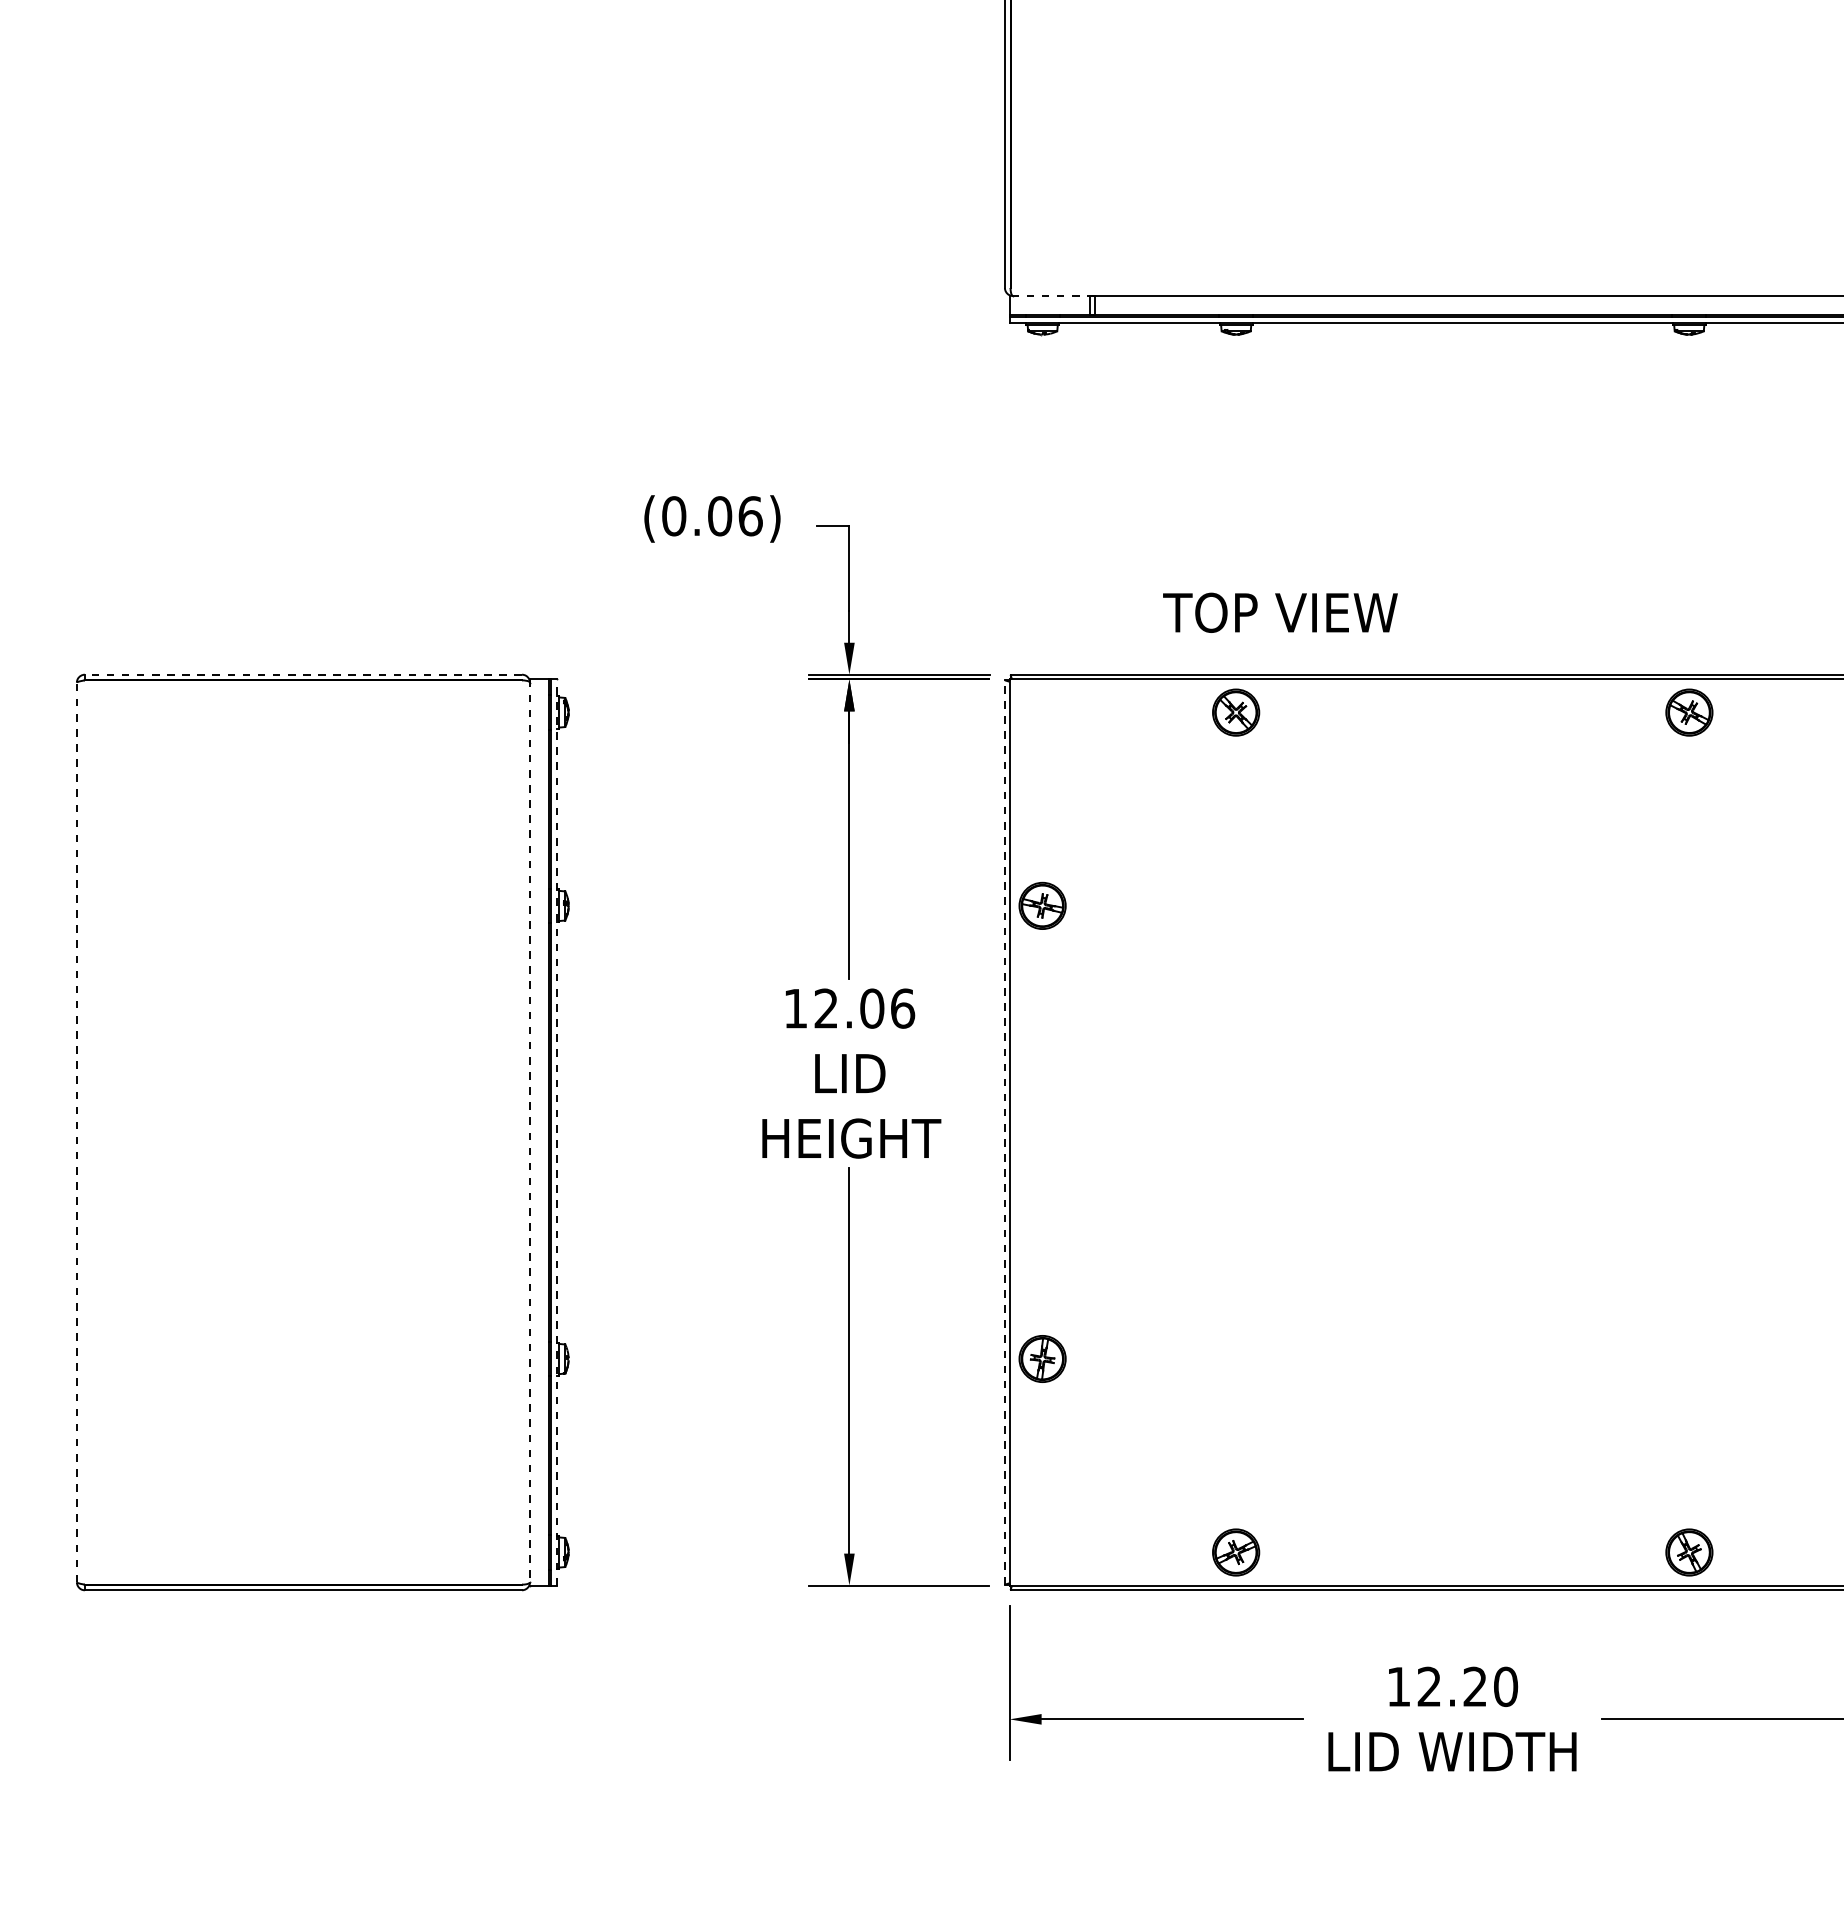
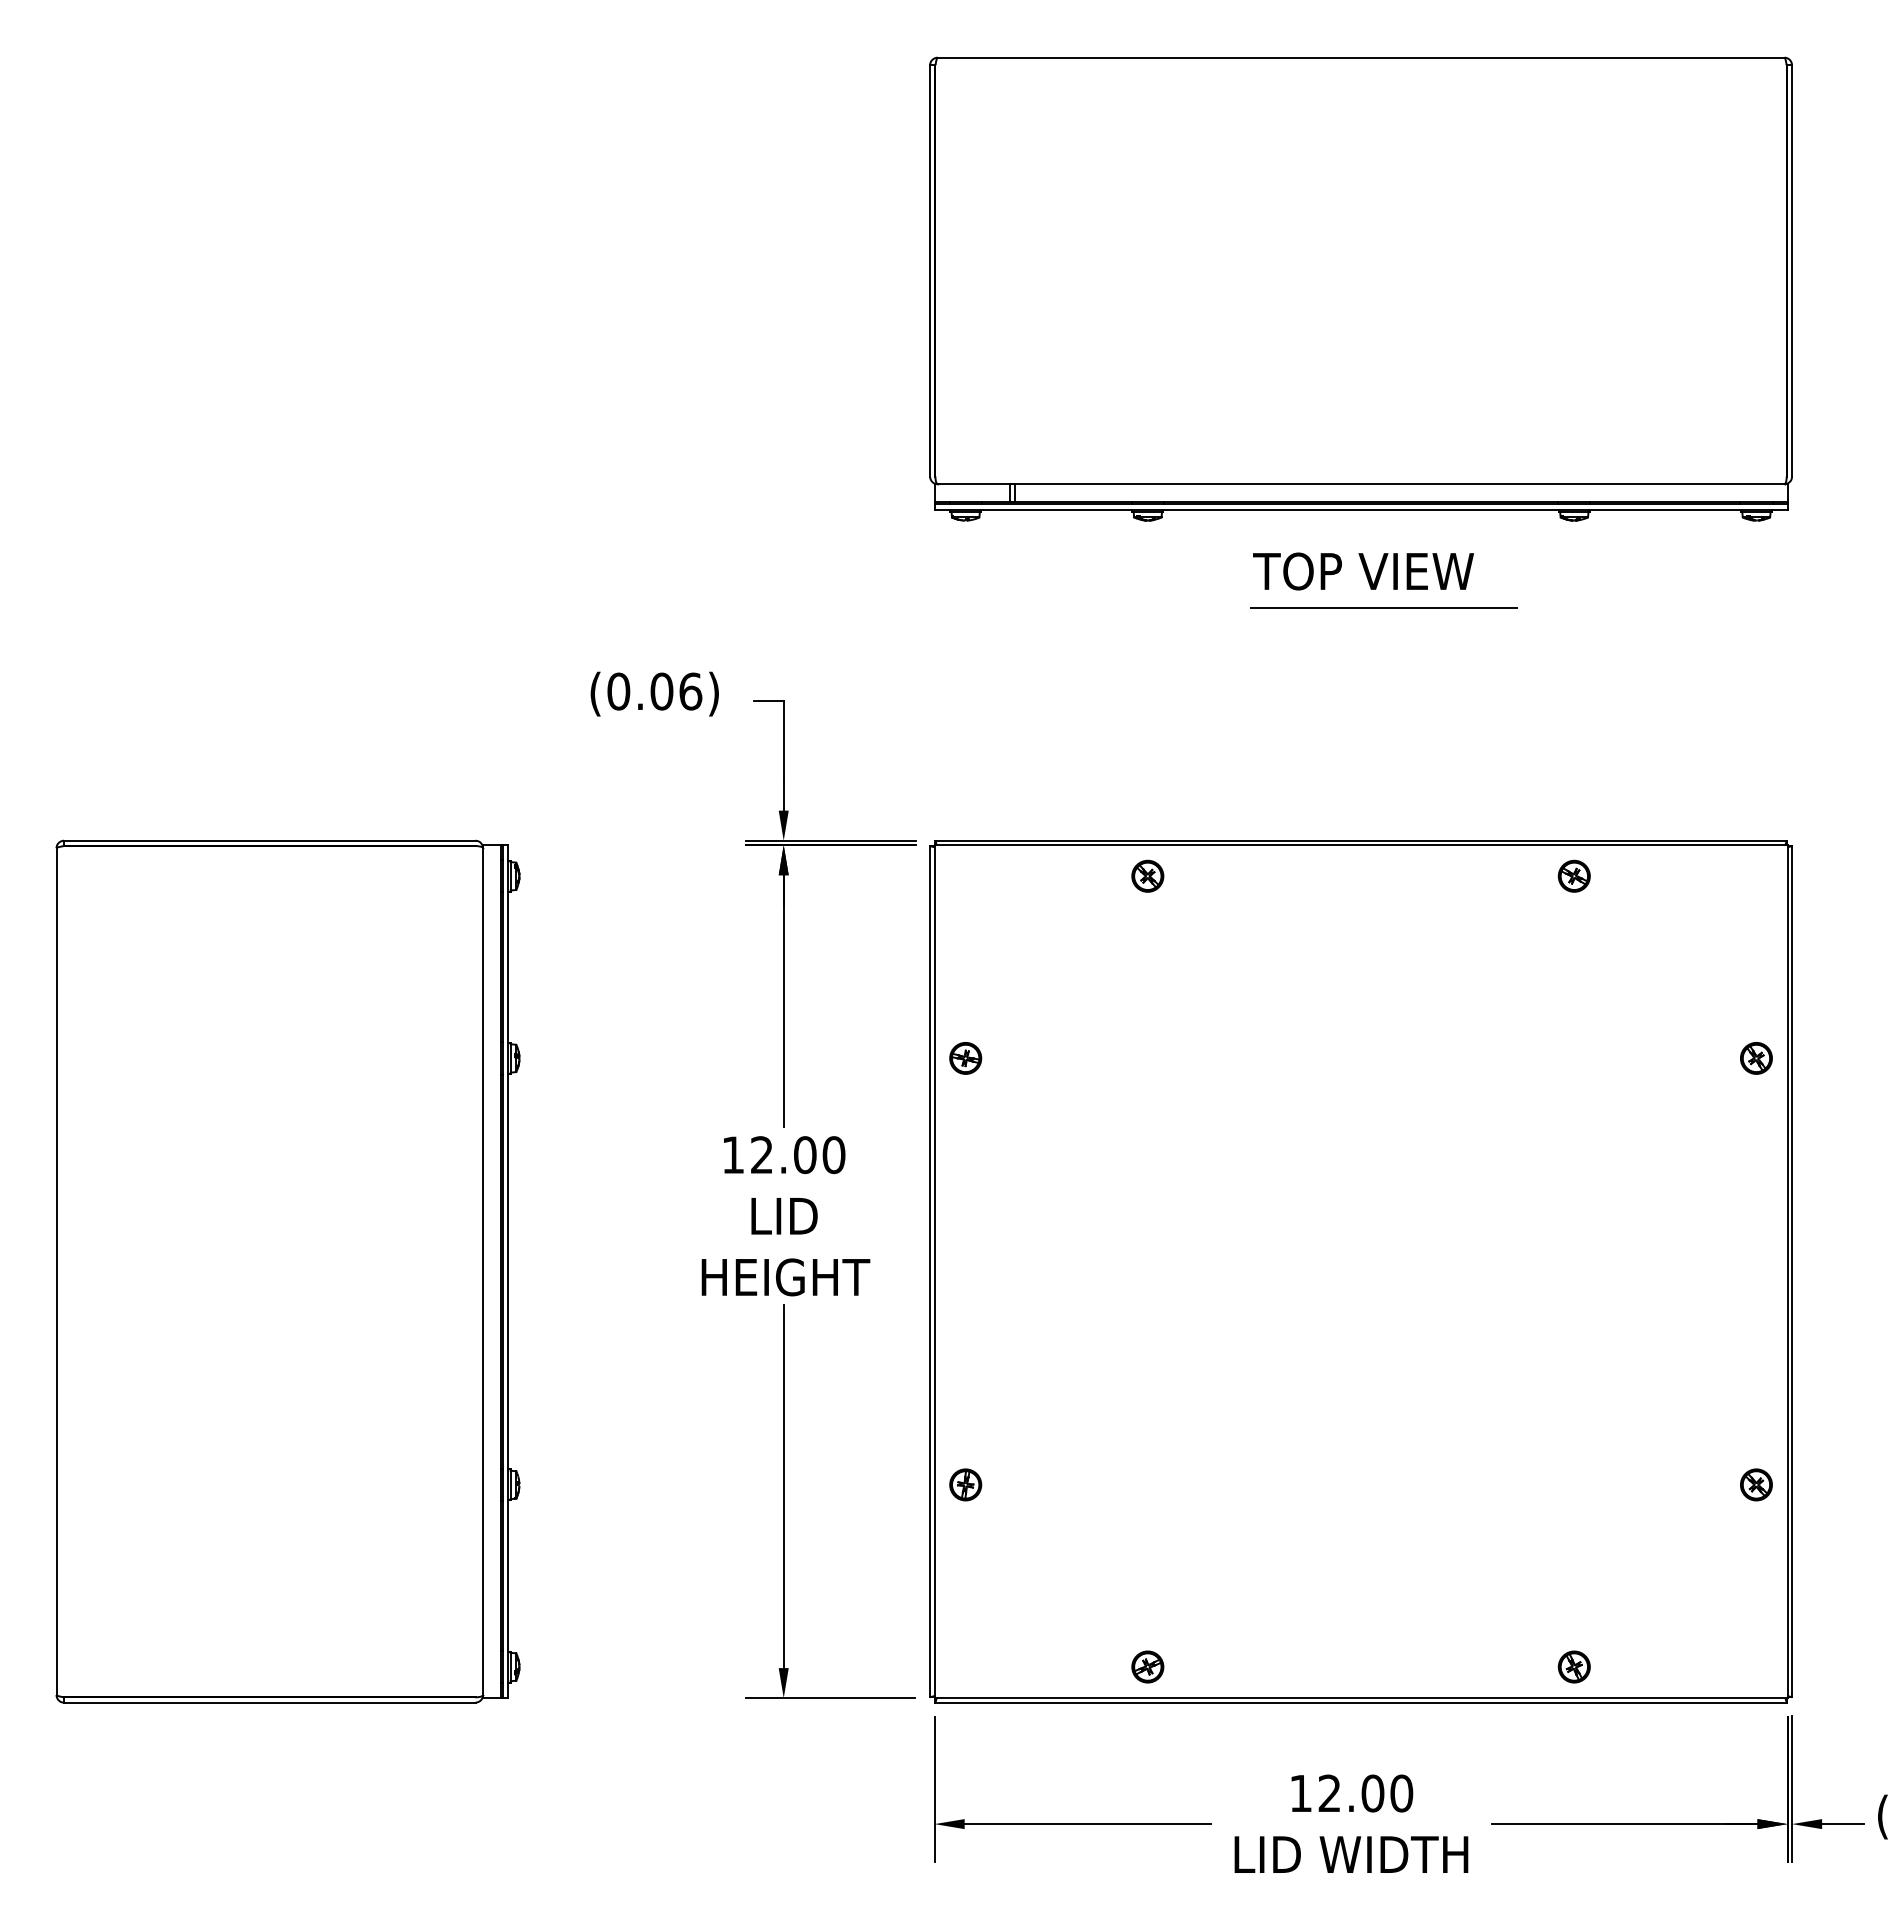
line: (1052, 296) -> (974, 484), dashed -> solid
line: (1486, 428) -> (1383, 608), added
text: (1280, 612) -> (1363, 571), moved
line: (303, 674) -> (269, 840), dashed -> solid
part: (1235, 711) -> (1147, 875), size x0.71
part: (1688, 711) -> (1573, 875), size x0.71
part: (1042, 906) -> (965, 1058), size x0.71
text: (902, 1008) -> (833, 1154), 12.06 -> 12.00
line: (76, 1132) -> (56, 1271), dashed -> solid
line: (557, 1132) -> (508, 1271), dashed -> solid
line: (1005, 1132) -> (930, 1271), dashed -> solid
line: (530, 1133) -> (483, 1272), dashed -> solid
part: (1042, 1358) -> (965, 1484), size x0.71
part: (1235, 1551) -> (1147, 1666), size x0.71
part: (1688, 1551) -> (1573, 1666), size x0.71
text: (1474, 1686) -> (1372, 1793), 12.20 -> 12.00

